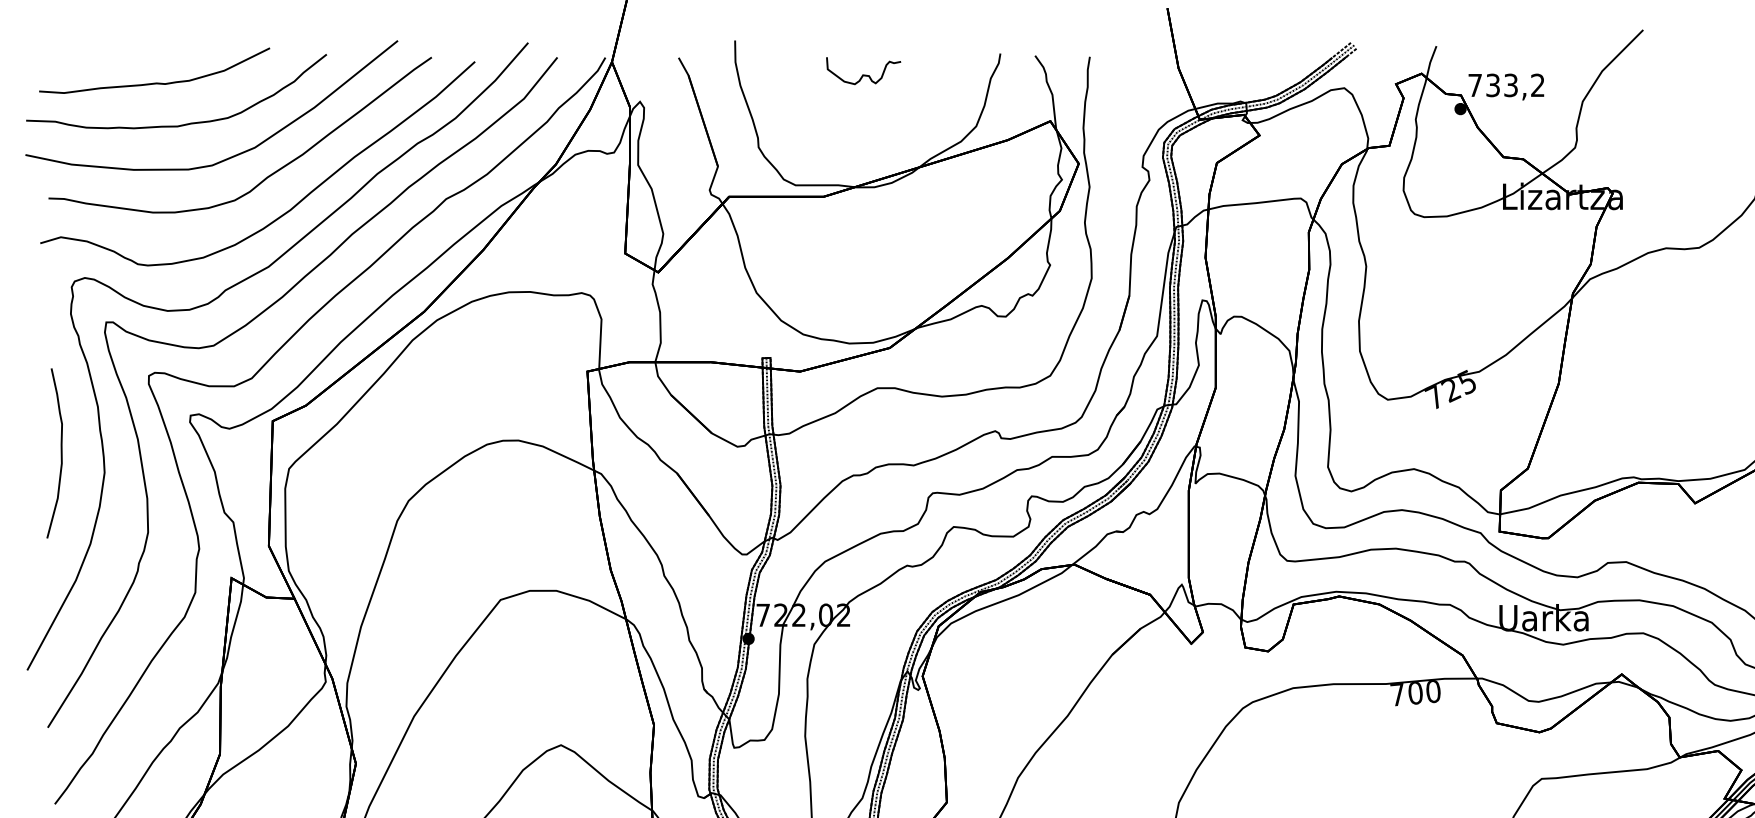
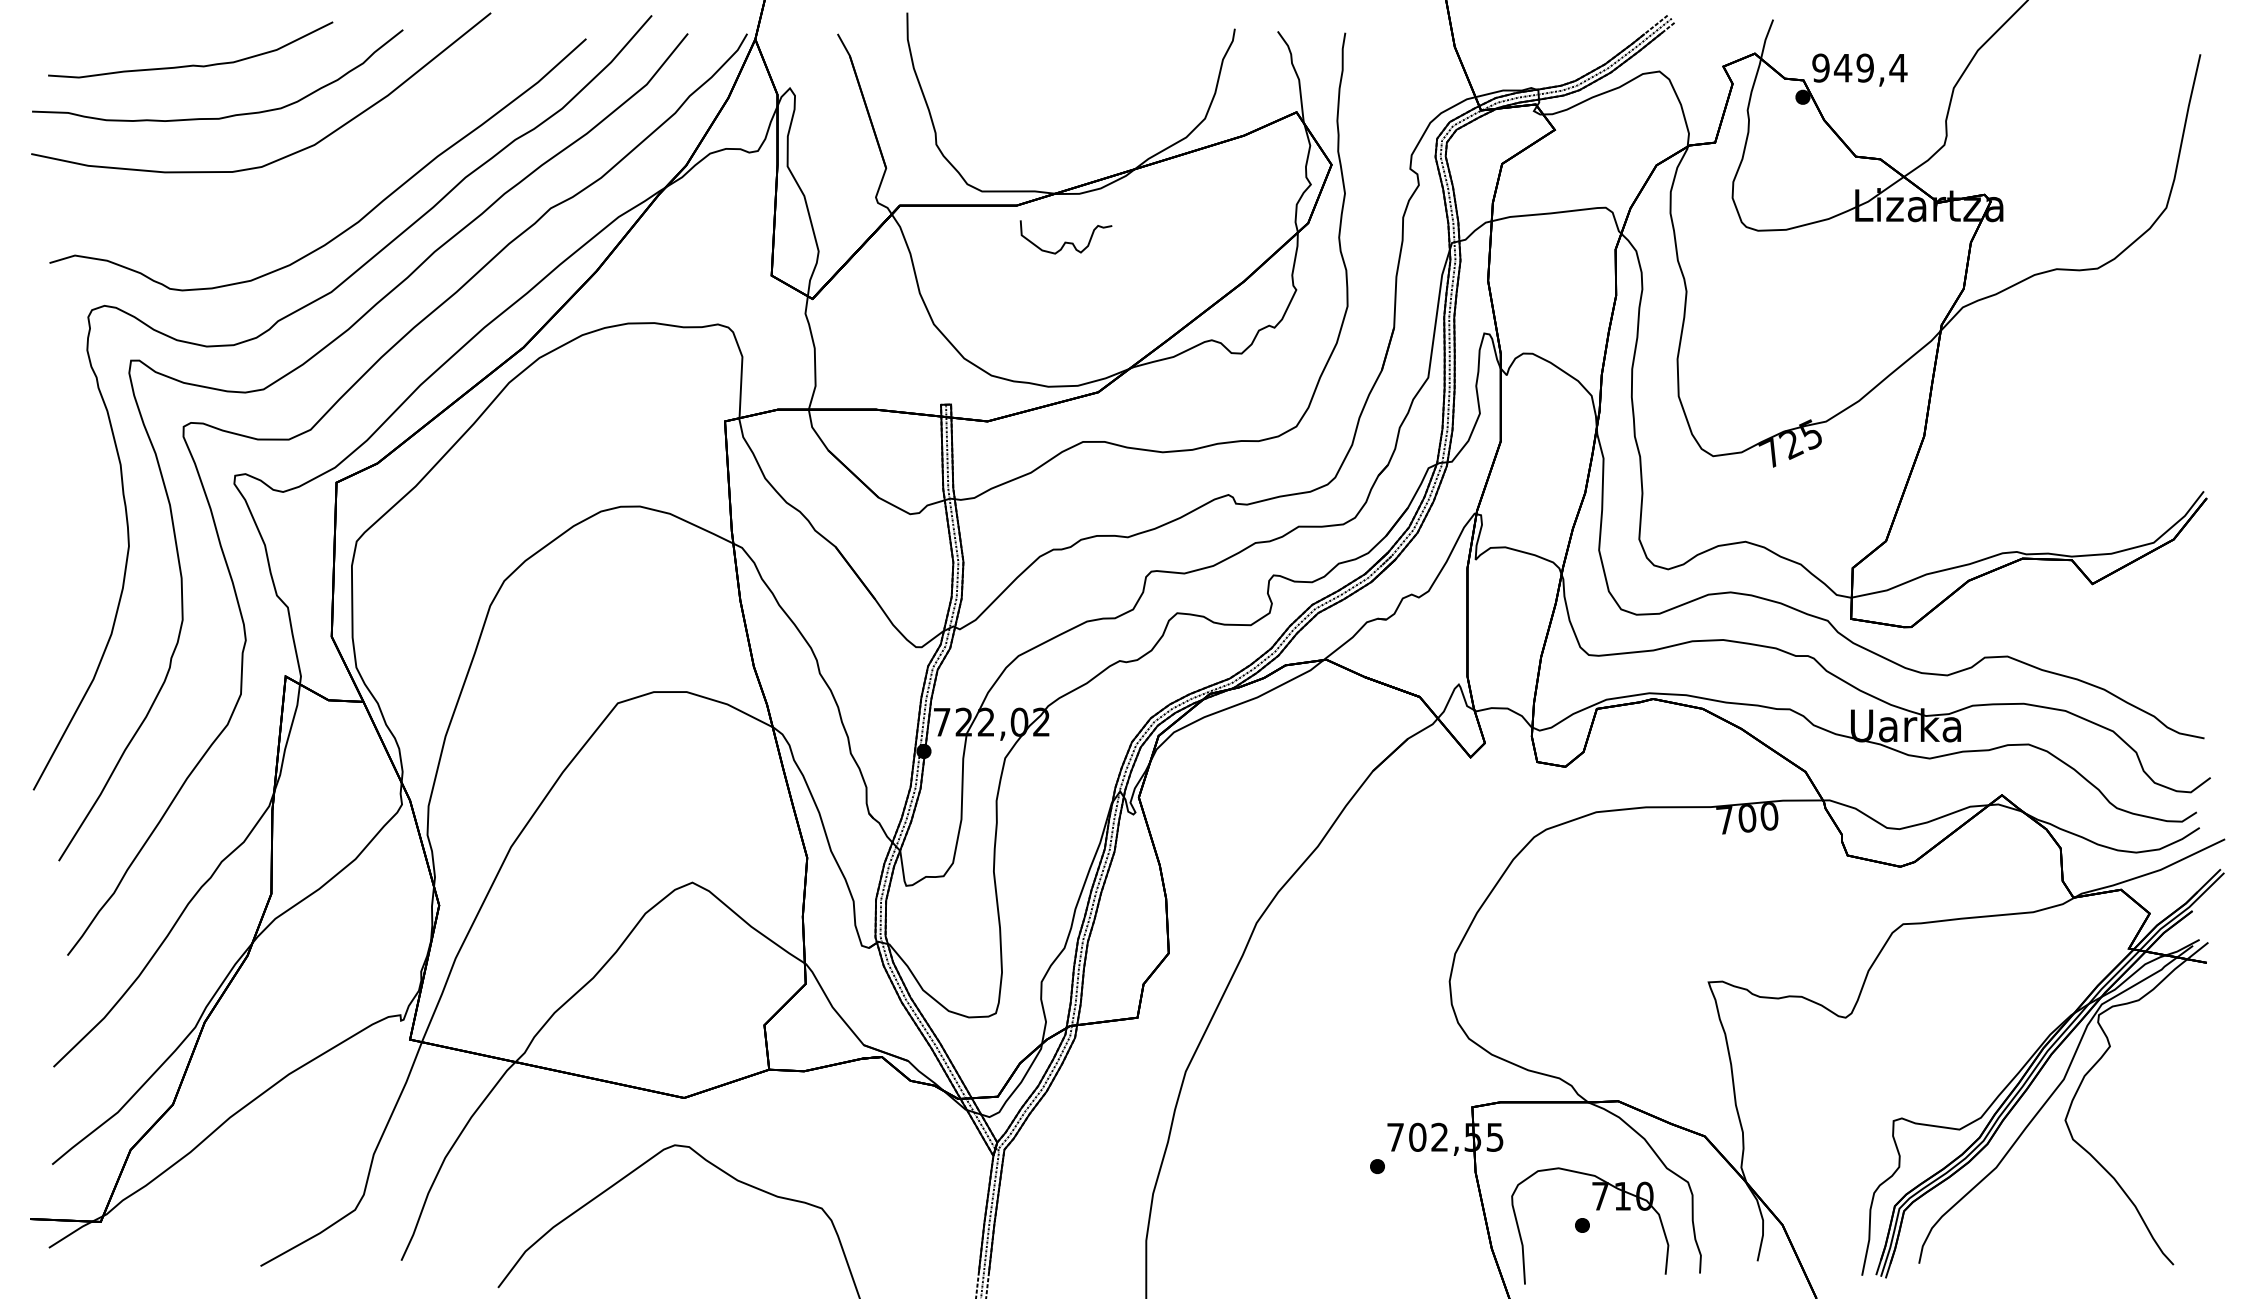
curve: (863, 74) -> (1065, 241), moved
text: (1506, 84) -> (1859, 67), 733,2 -> 949,4
part: (268, 175) -> (331, 179), removed
curve: (61, 453) -> (75, 522), removed

